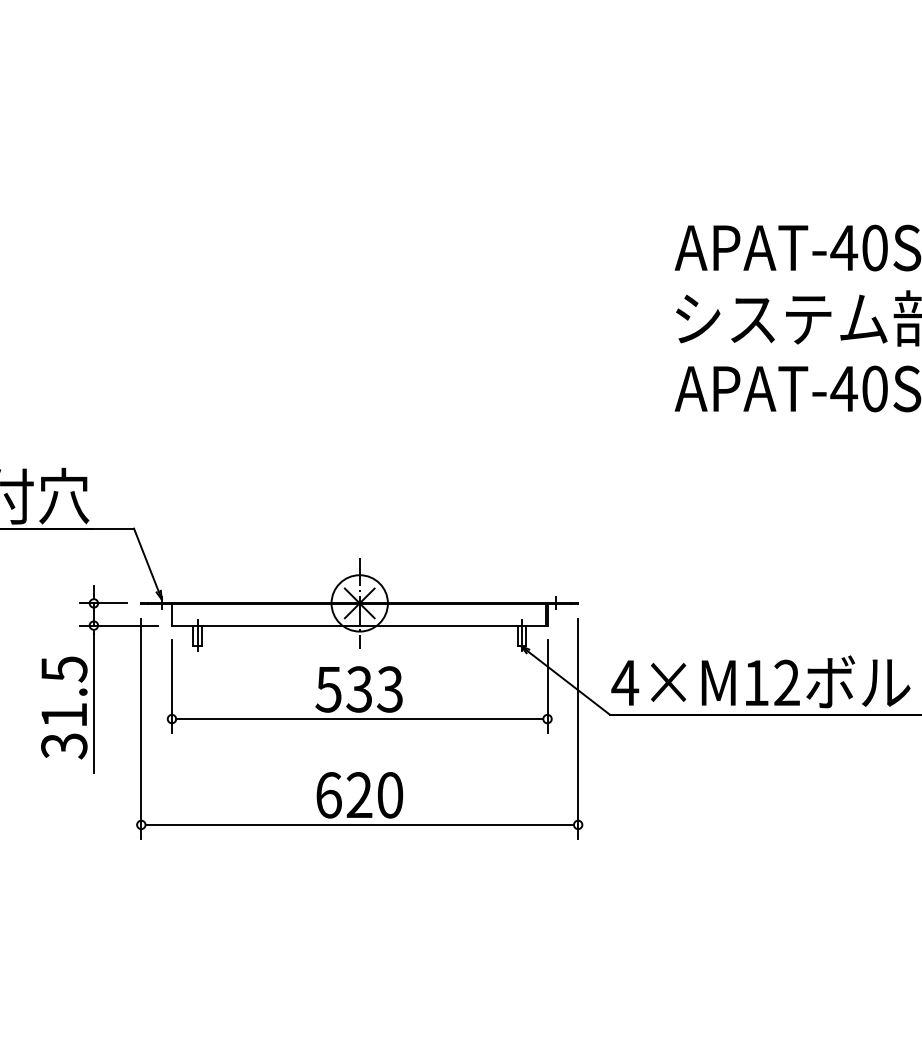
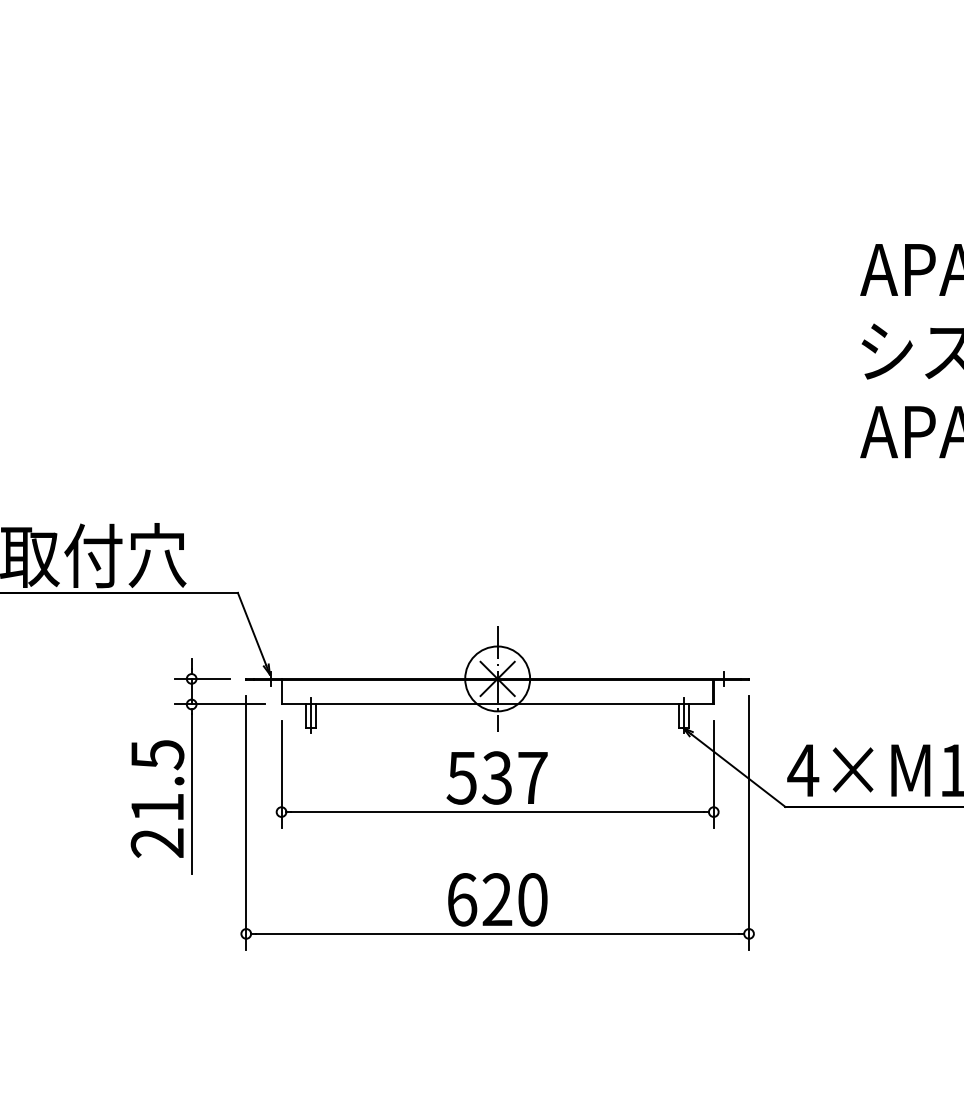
text: (390, 689) -> (533, 778), 533 -> 537
text: (64, 746) -> (157, 843), 31.5 -> 21.5

